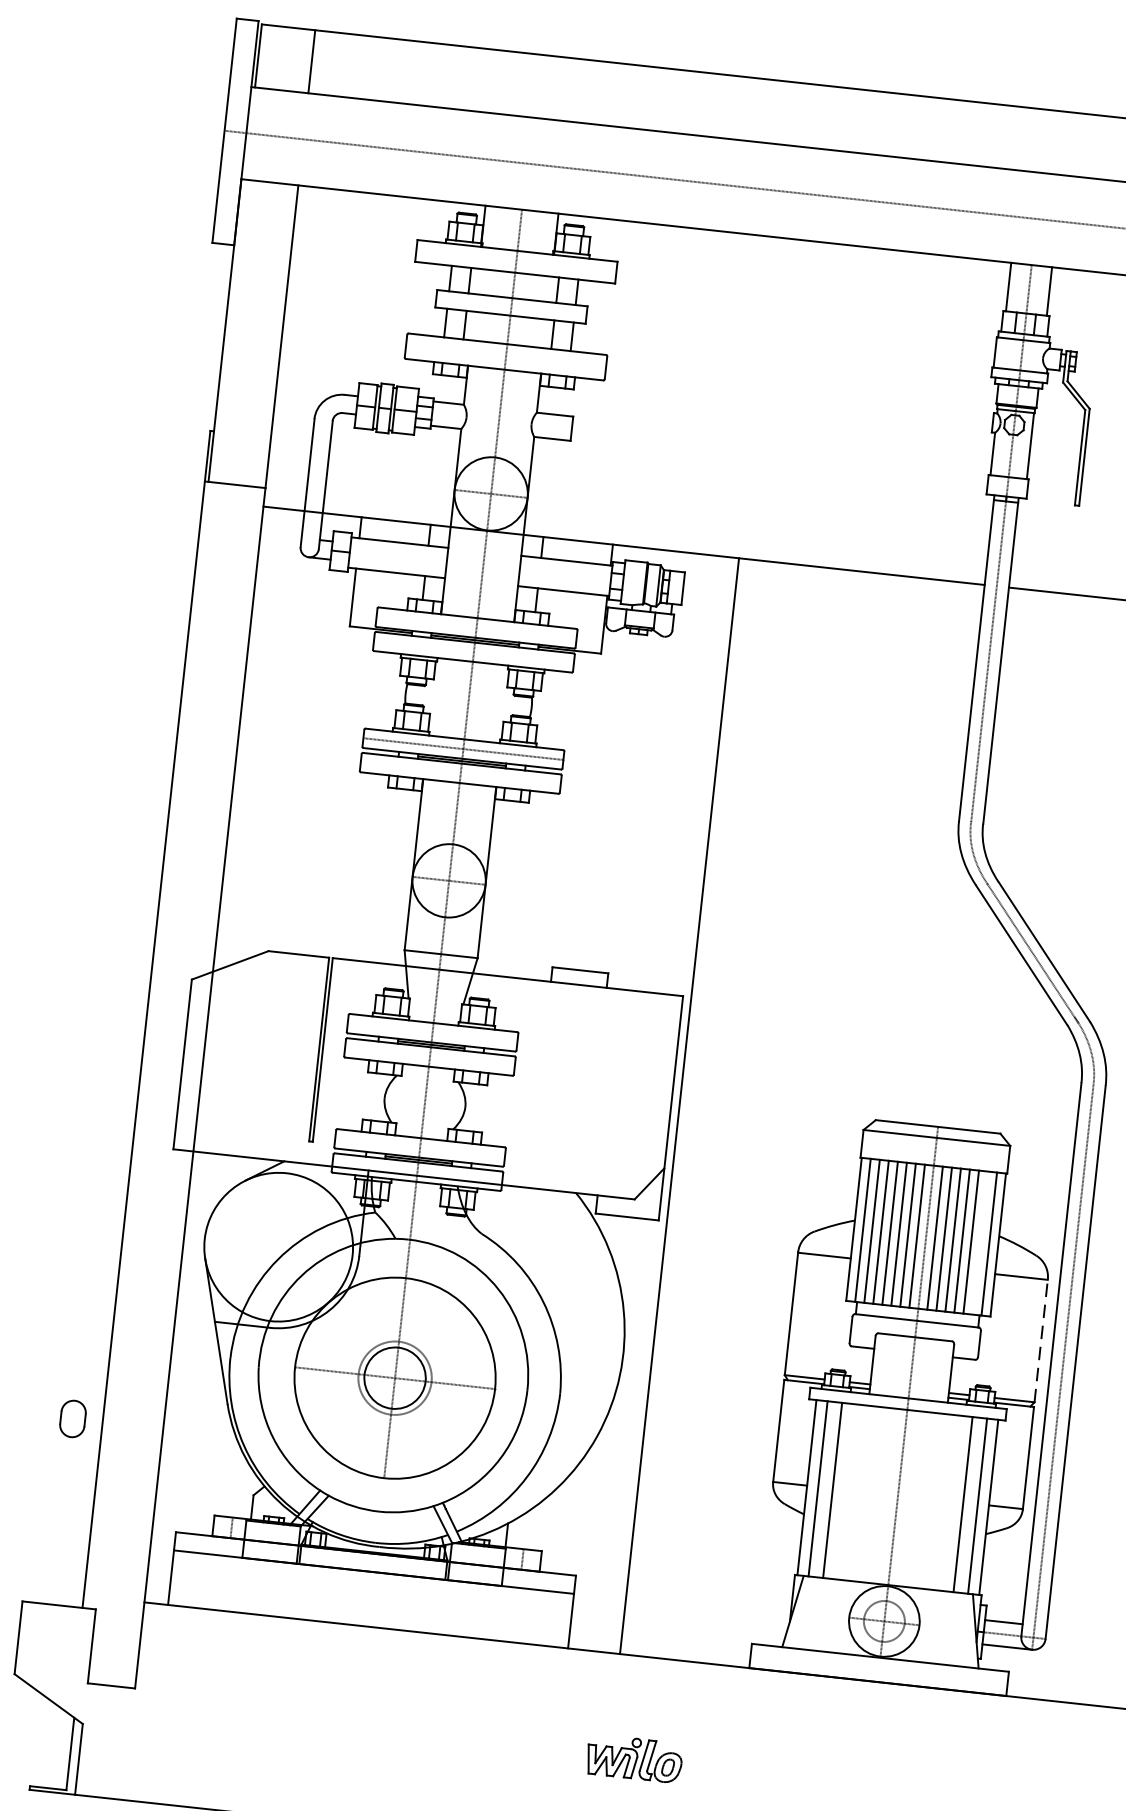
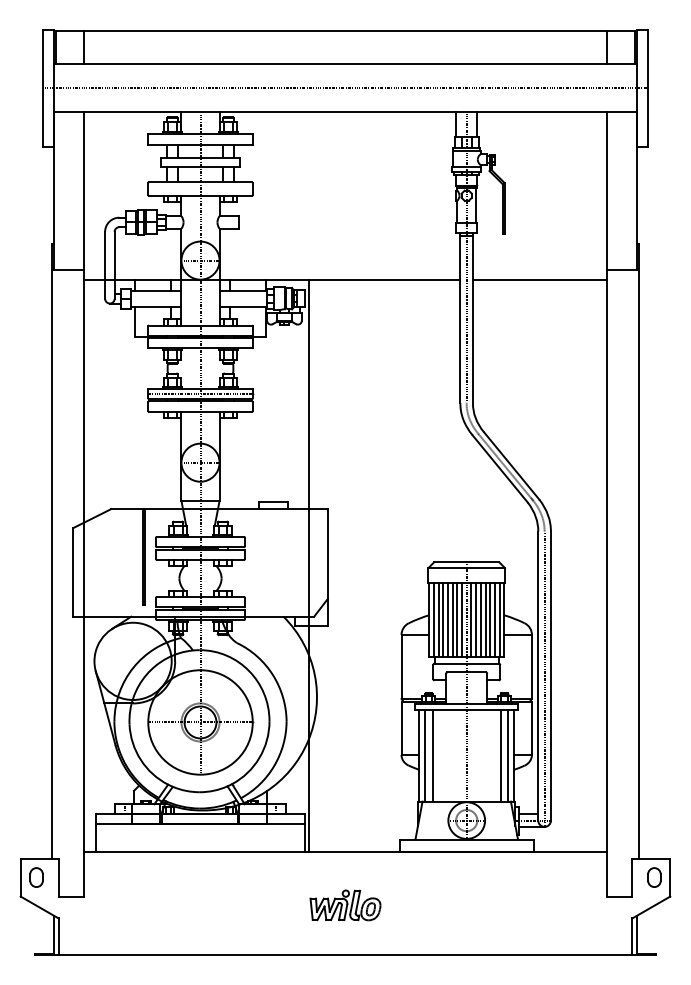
line: (680, 1105) -> (309, 565), moved
line: (979, 1242) -> (494, 619), added
line: (1040, 1339) -> (531, 666), dashed -> solid
part: (72, 1418) -> (36, 877), moved
part: (634, 1758) -> (345, 905), size x1.43

